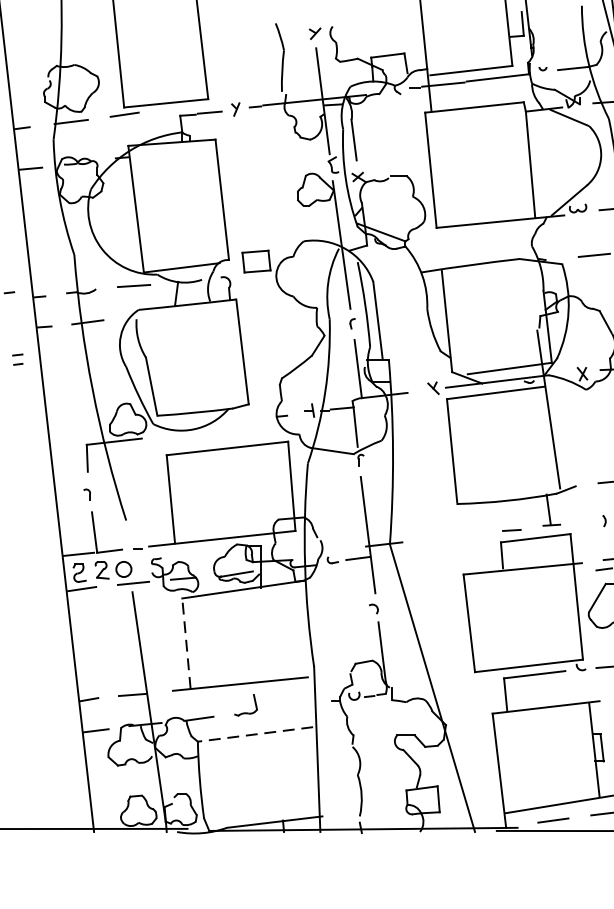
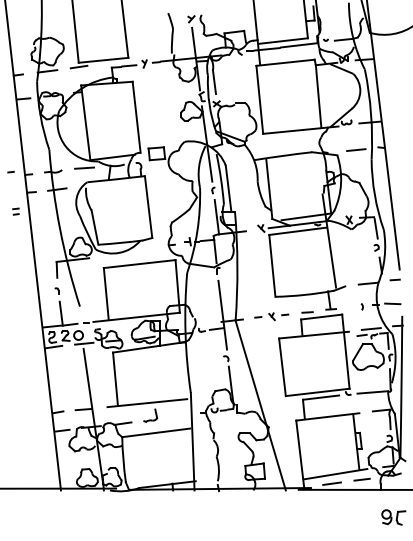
part: (450, 537) -> (271, 316), added
line: (186, 644) -> (115, 379), dashed -> solid
line: (254, 733) -> (155, 432), dashed -> solid

